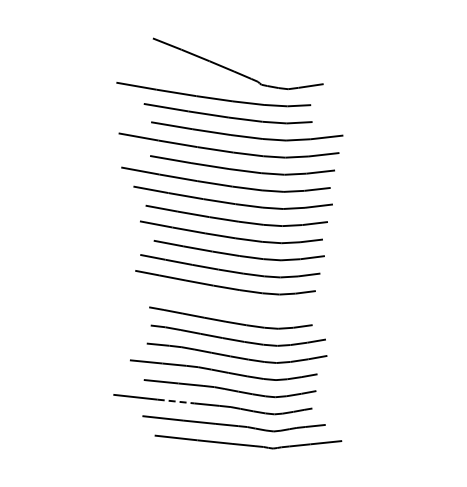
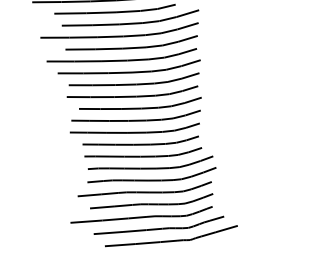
part: (230, 300) -> (140, 141), added
line: (176, 401) -> (115, 219), dashed -> solid

